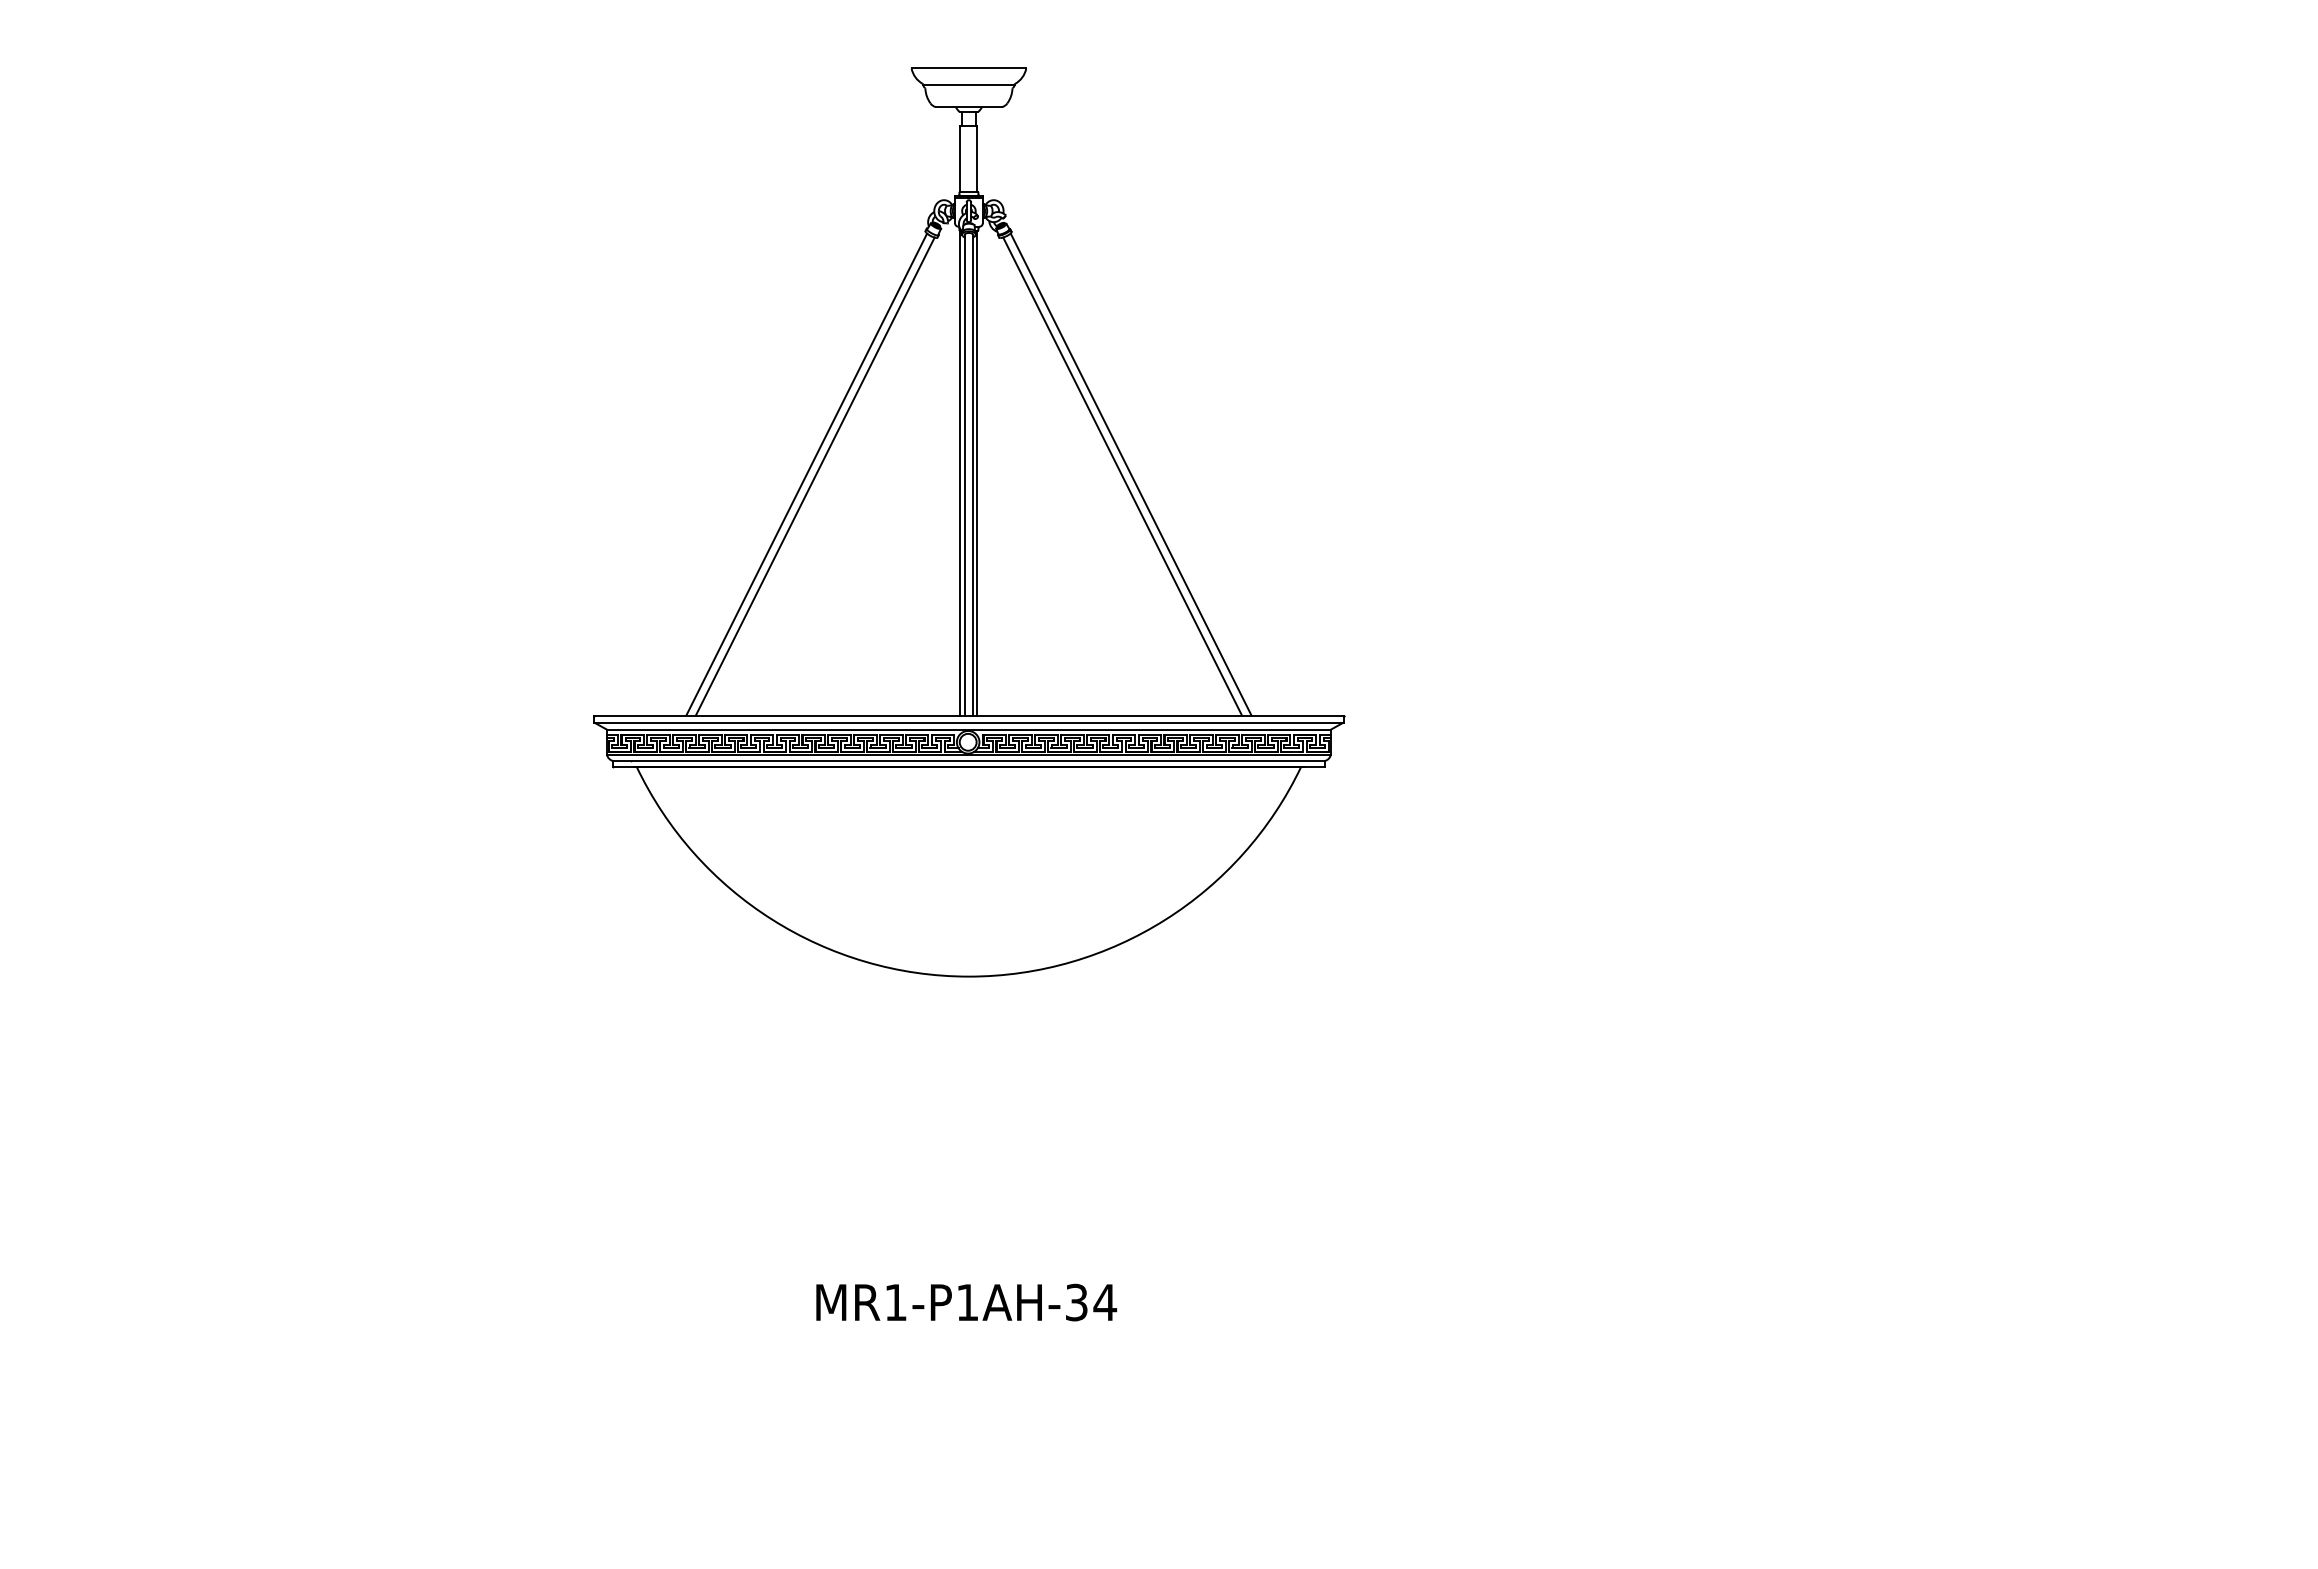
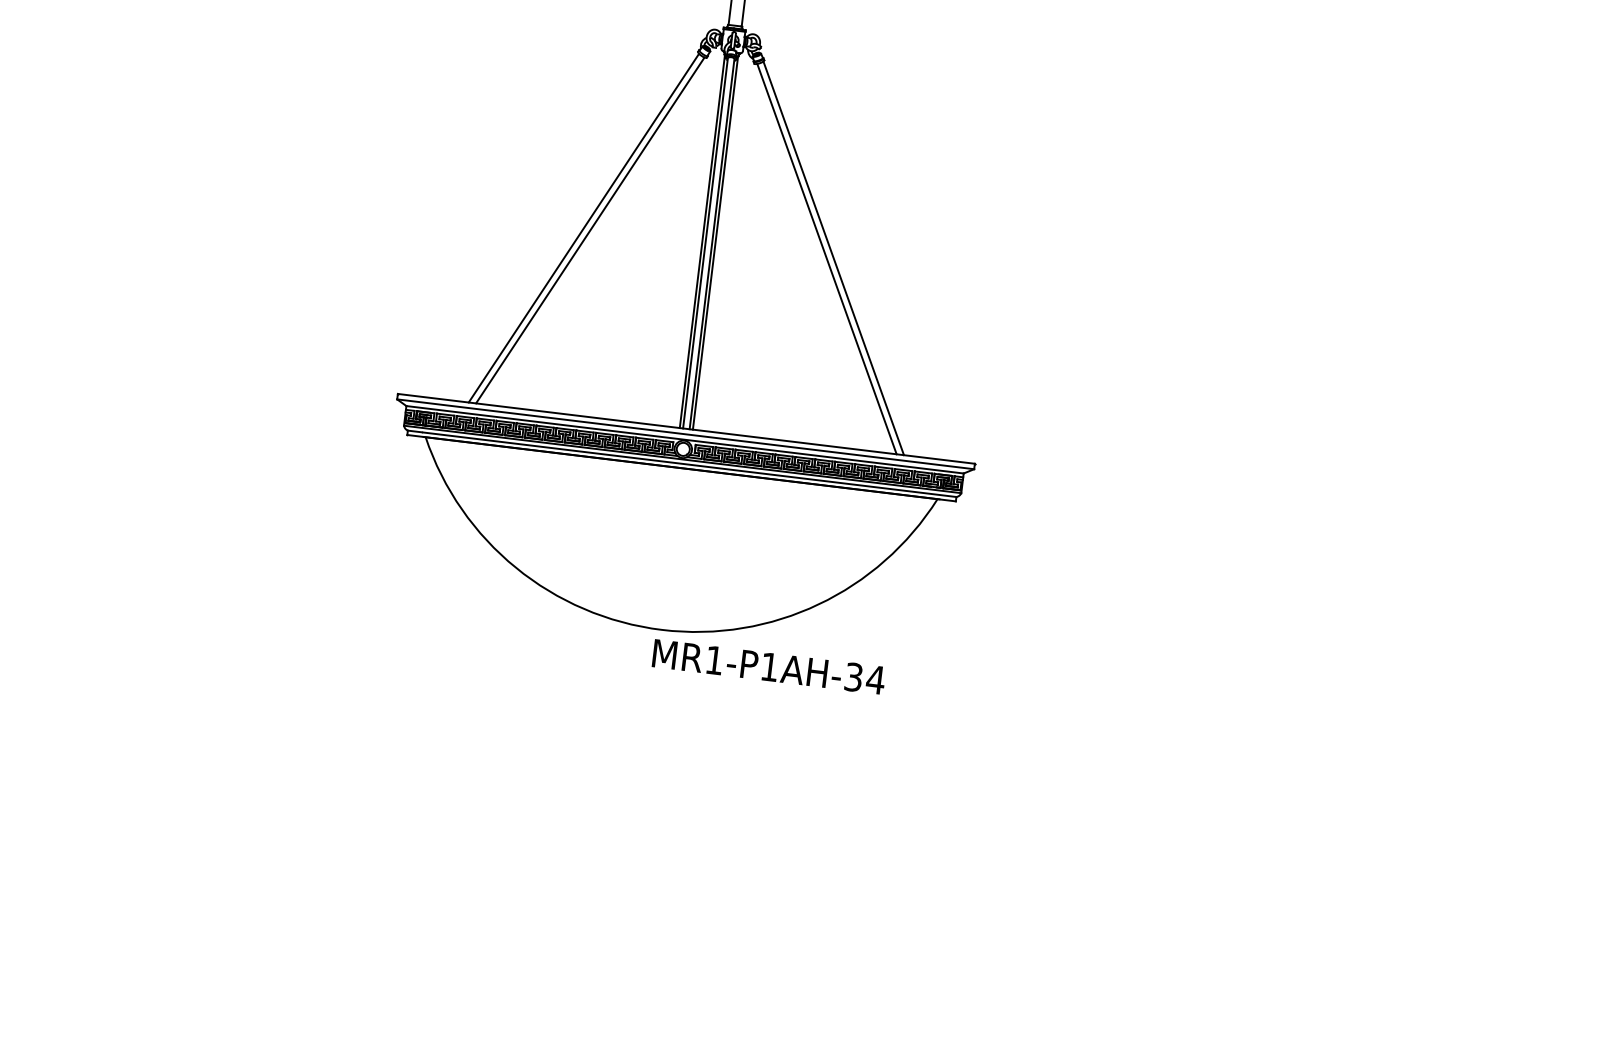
text: (966, 1302) -> (768, 666), moved

